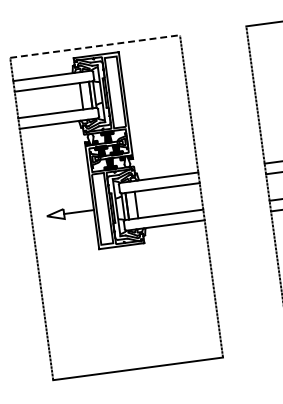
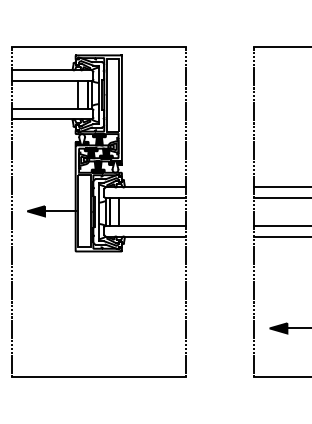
line: (95, 46) -> (99, 46), dashed -> solid
fill: (55, 215) -> (36, 211), added

